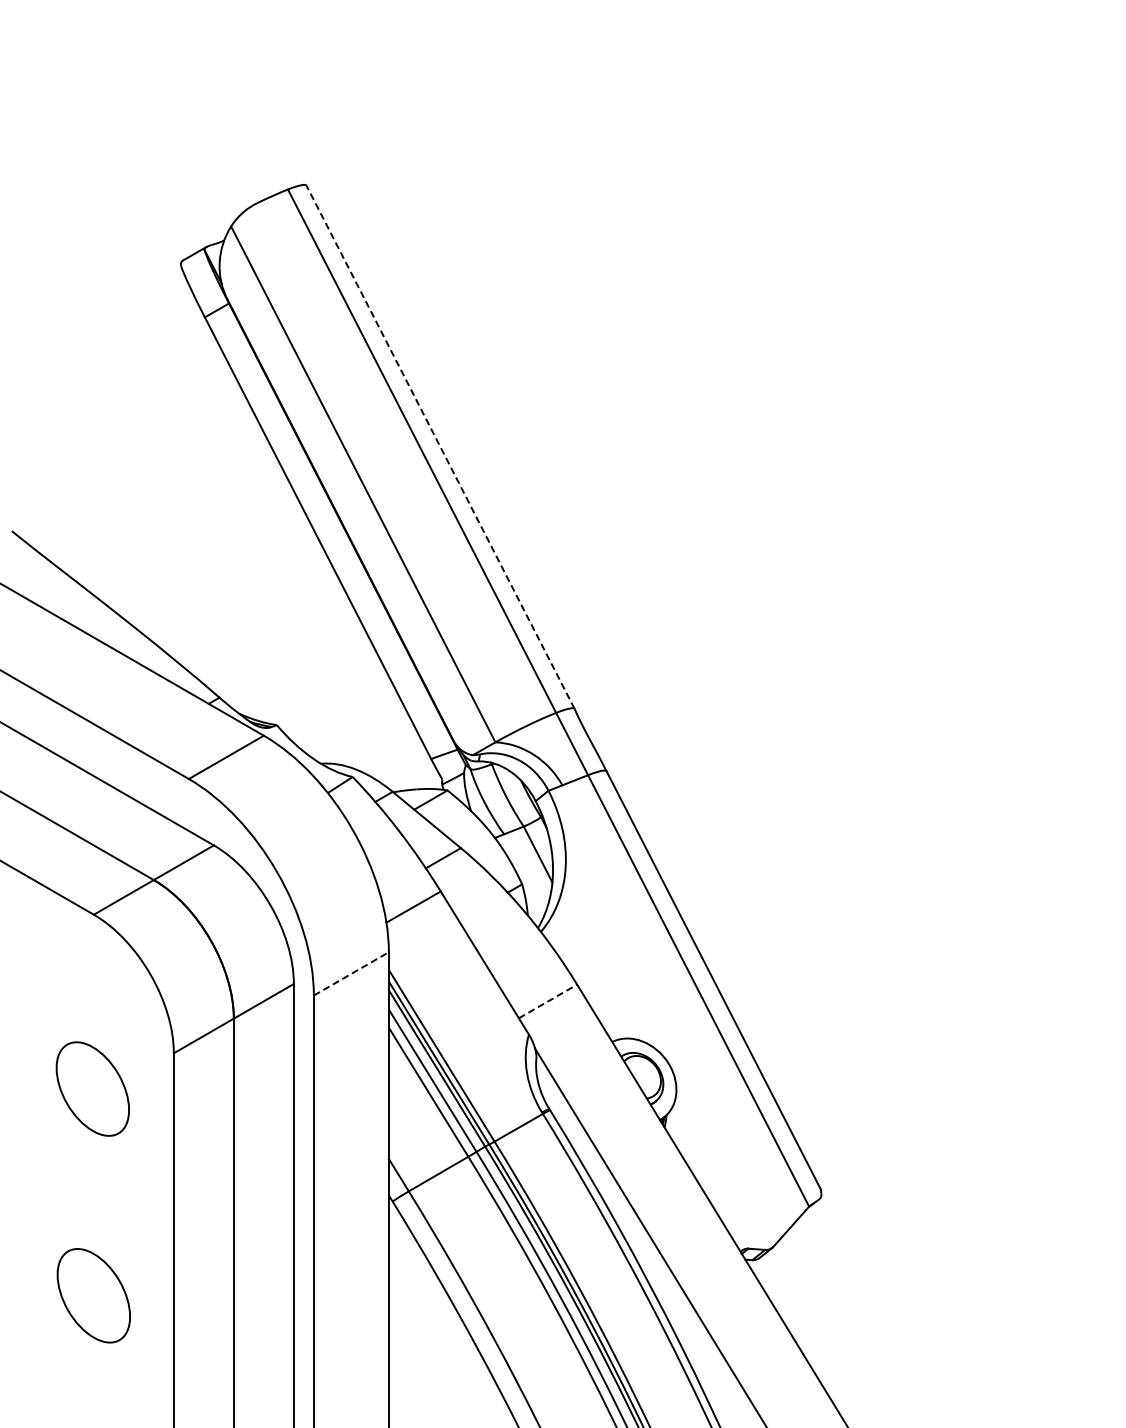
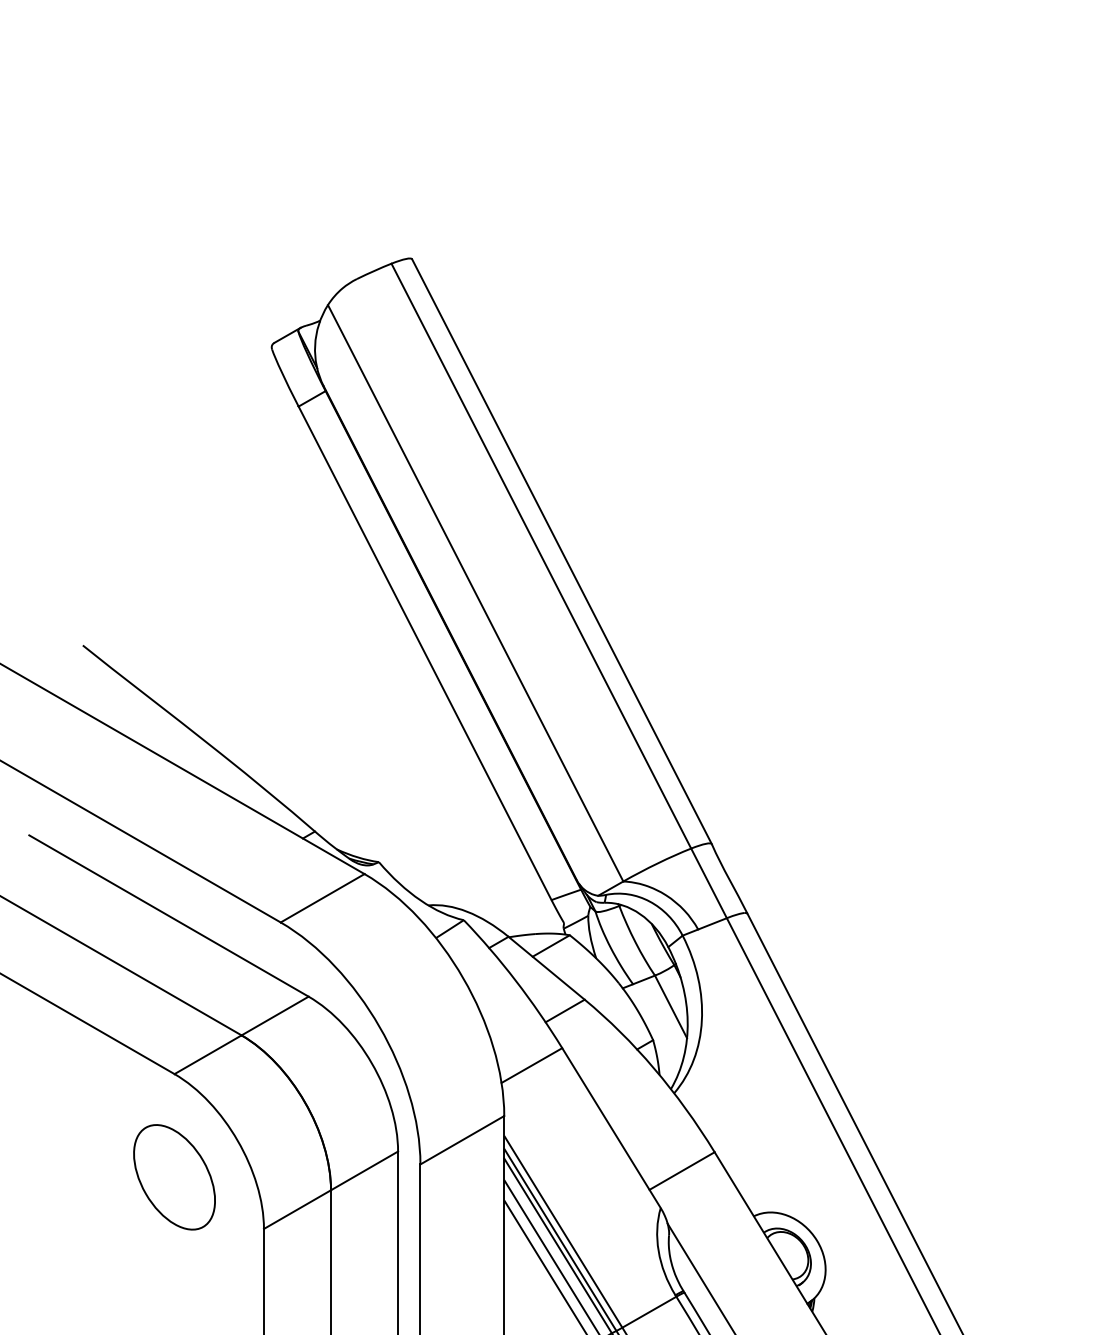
line: (440, 446) -> (561, 550), dashed -> solid
line: (351, 973) -> (462, 1139), dashed -> solid
line: (548, 1001) -> (682, 1171), dashed -> solid
part: (92, 1088) -> (174, 1176), moved

